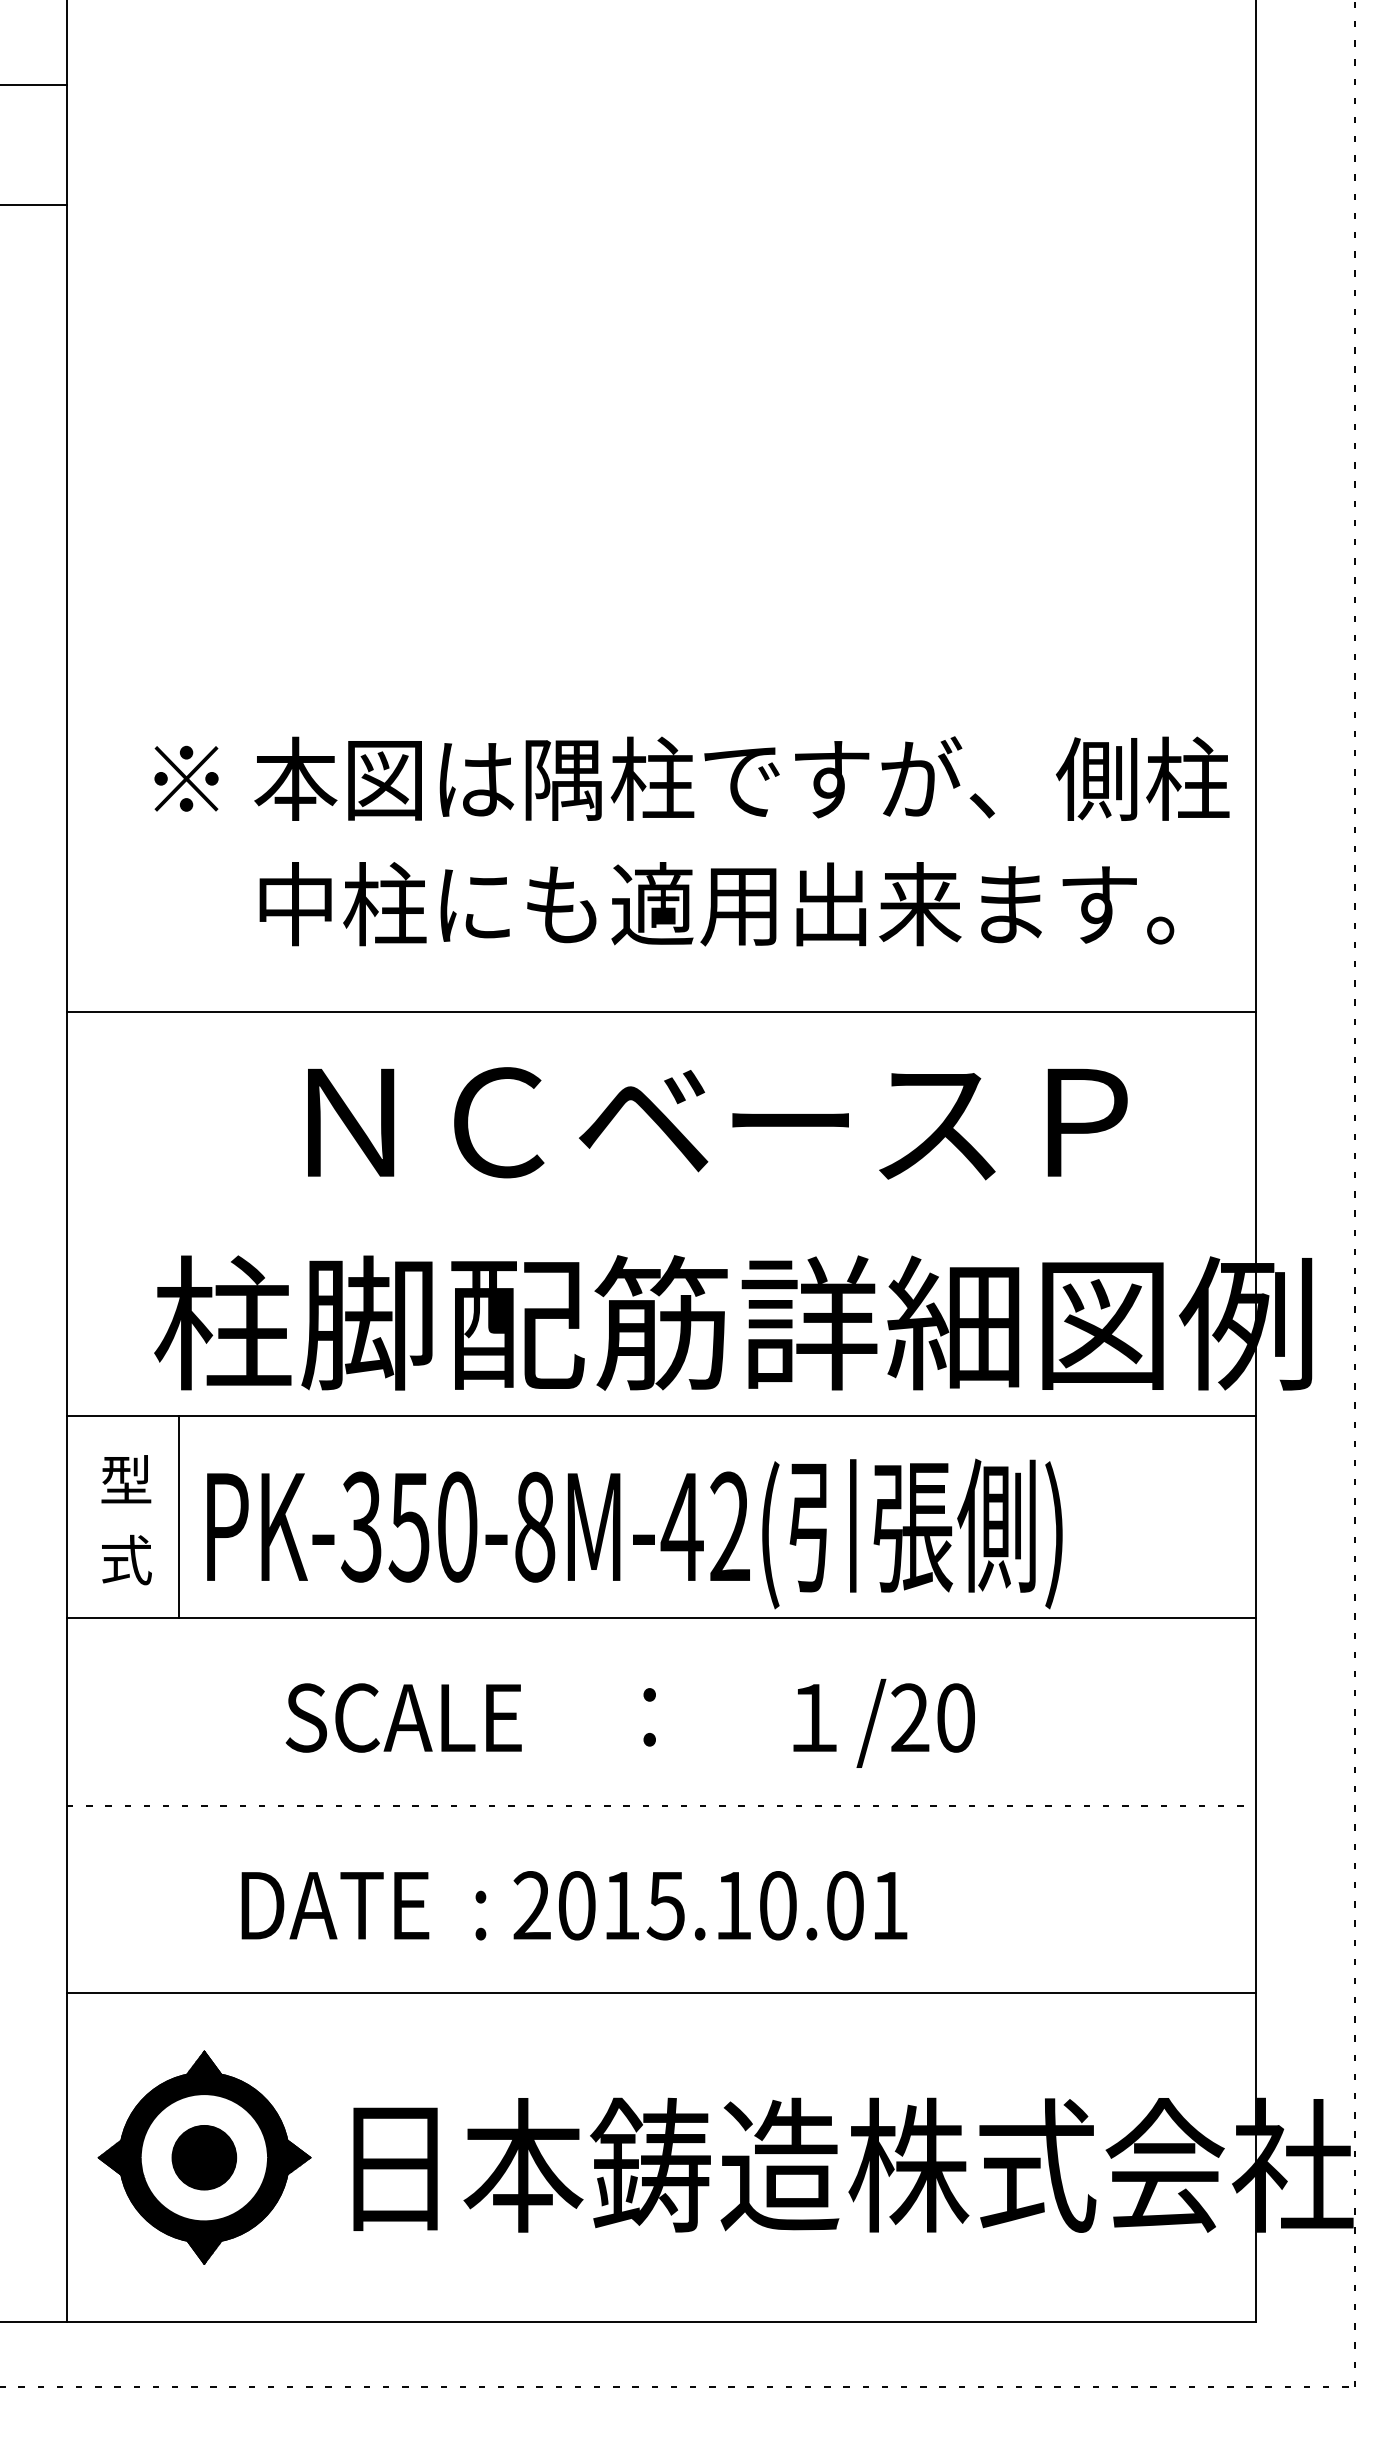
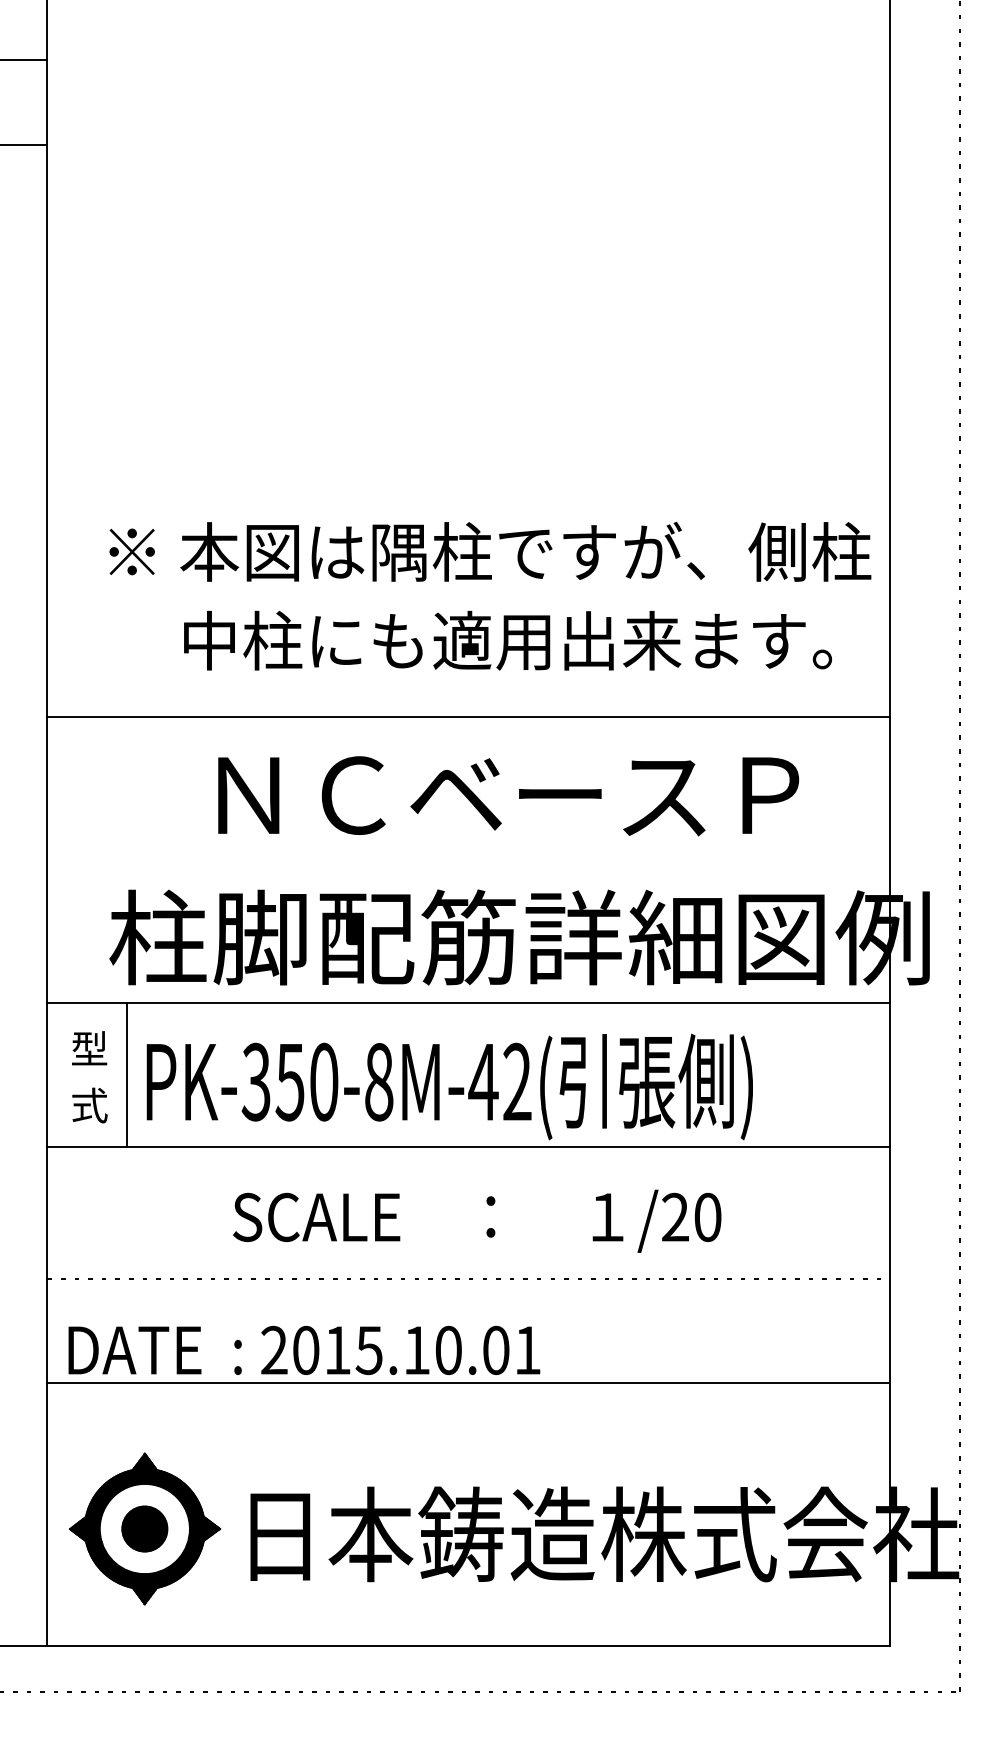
text: (629, 1723) -> (476, 1221), moved
text: (574, 1905) -> (304, 1350), moved
line: (660, 1993) -> (468, 1382), moved

